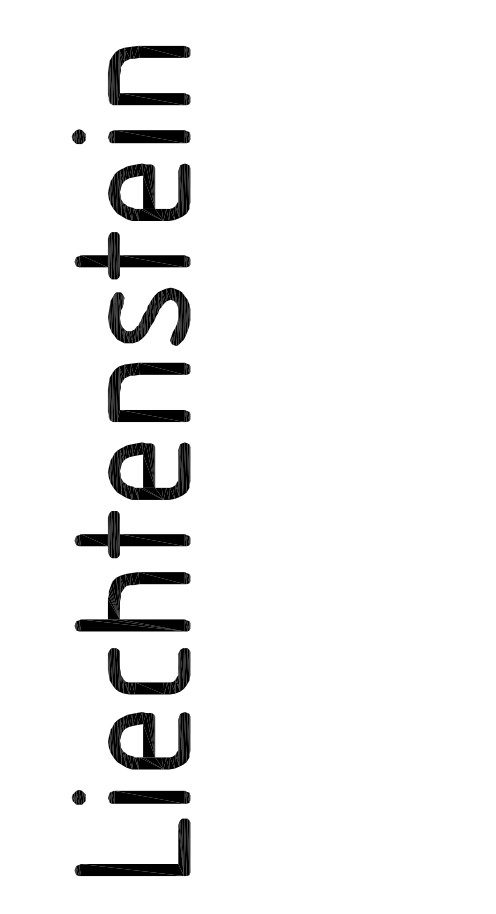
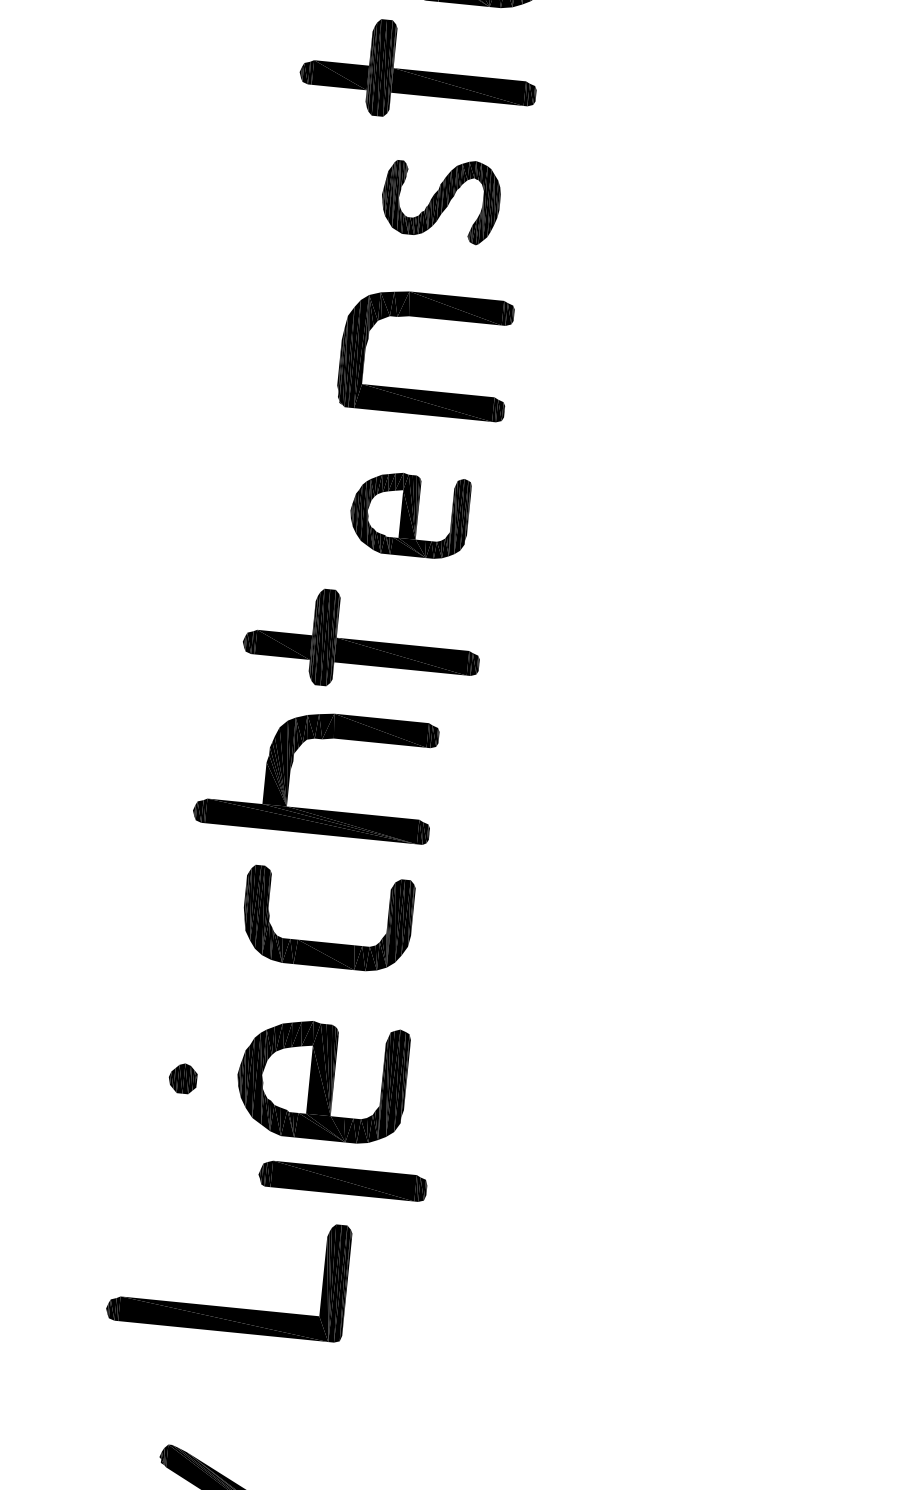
part: (149, 316) -> (441, 199), size x0.7
part: (149, 470) -> (410, 513), size x0.7
part: (120, 600) -> (291, 767), moved
part: (149, 682) -> (326, 942), moved
part: (149, 740) -> (322, 1080), moved
part: (78, 797) -> (182, 1078), moved
part: (132, 864) -> (225, 1307), moved

